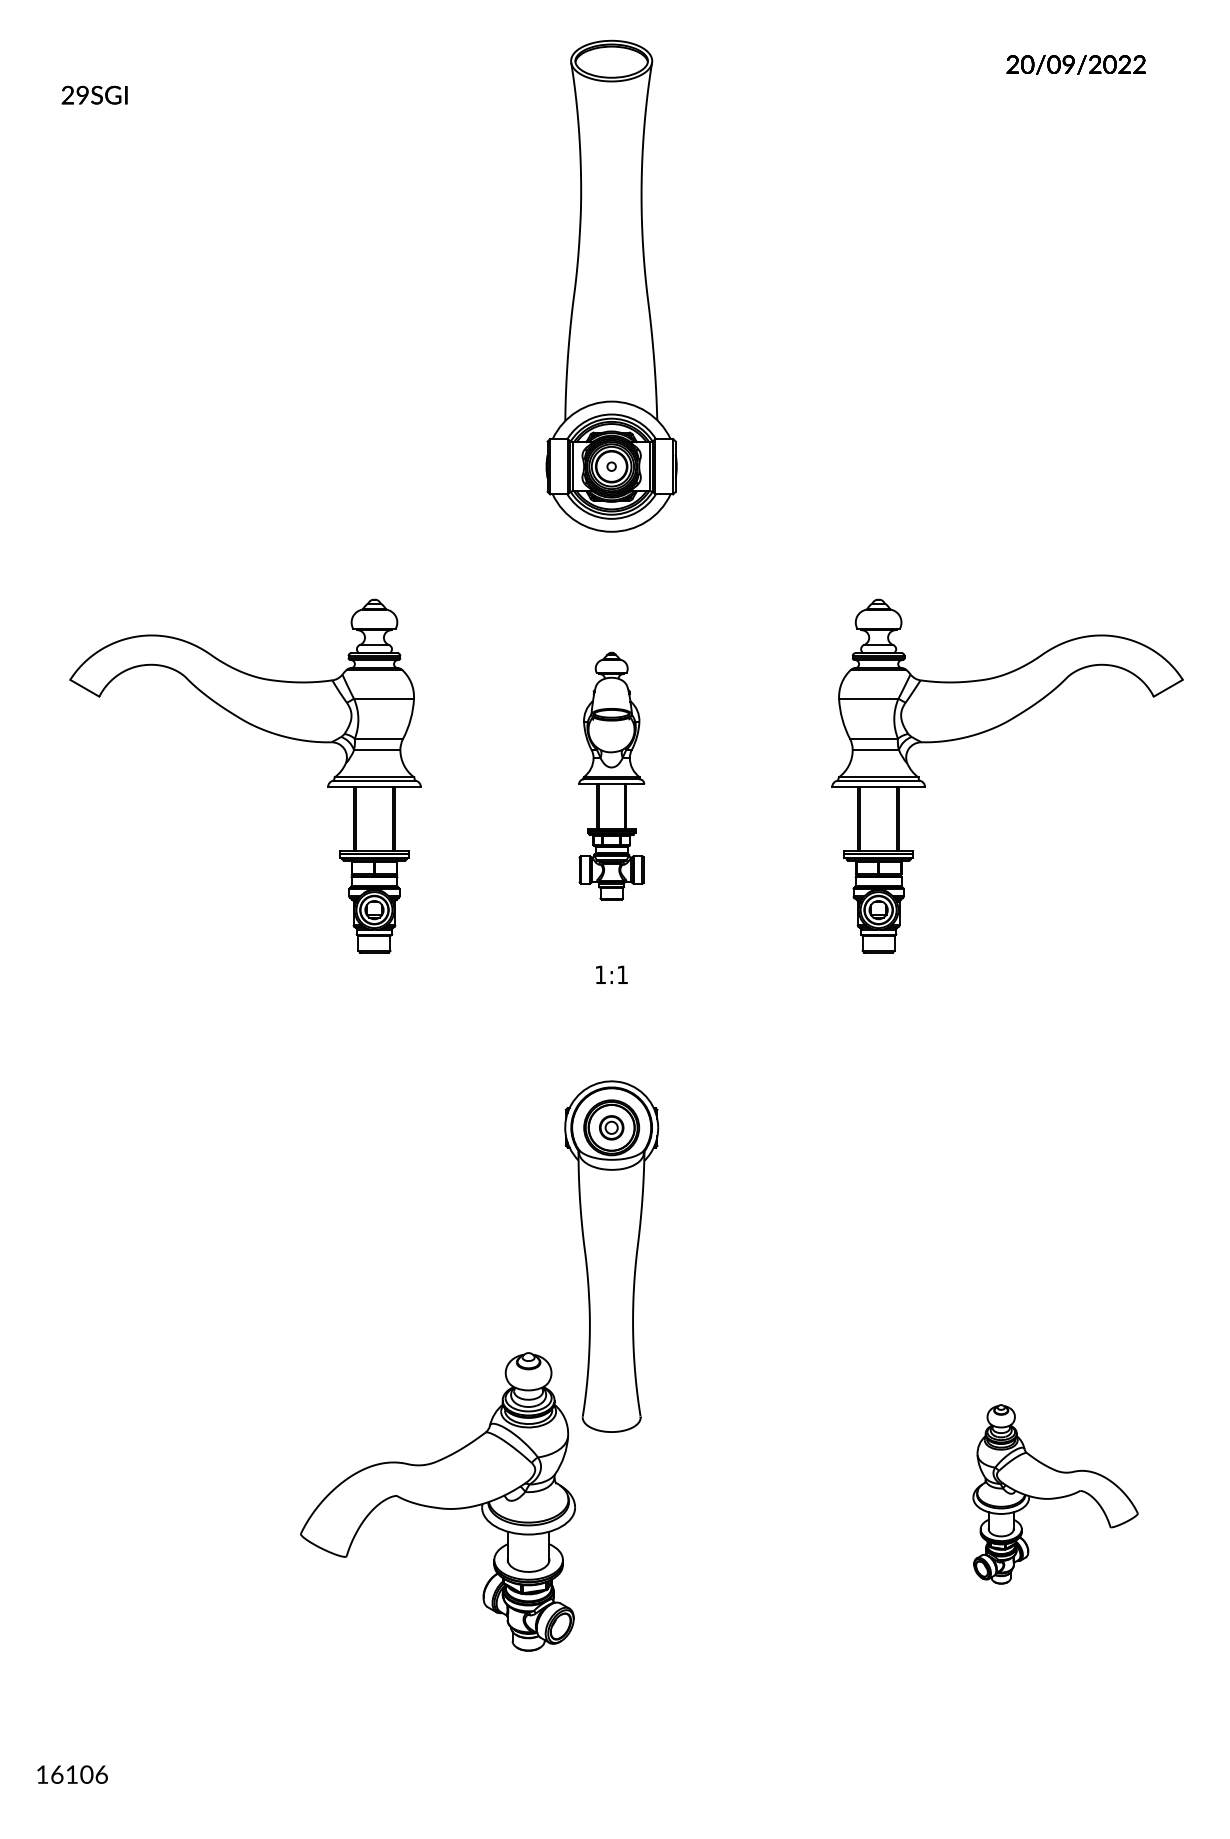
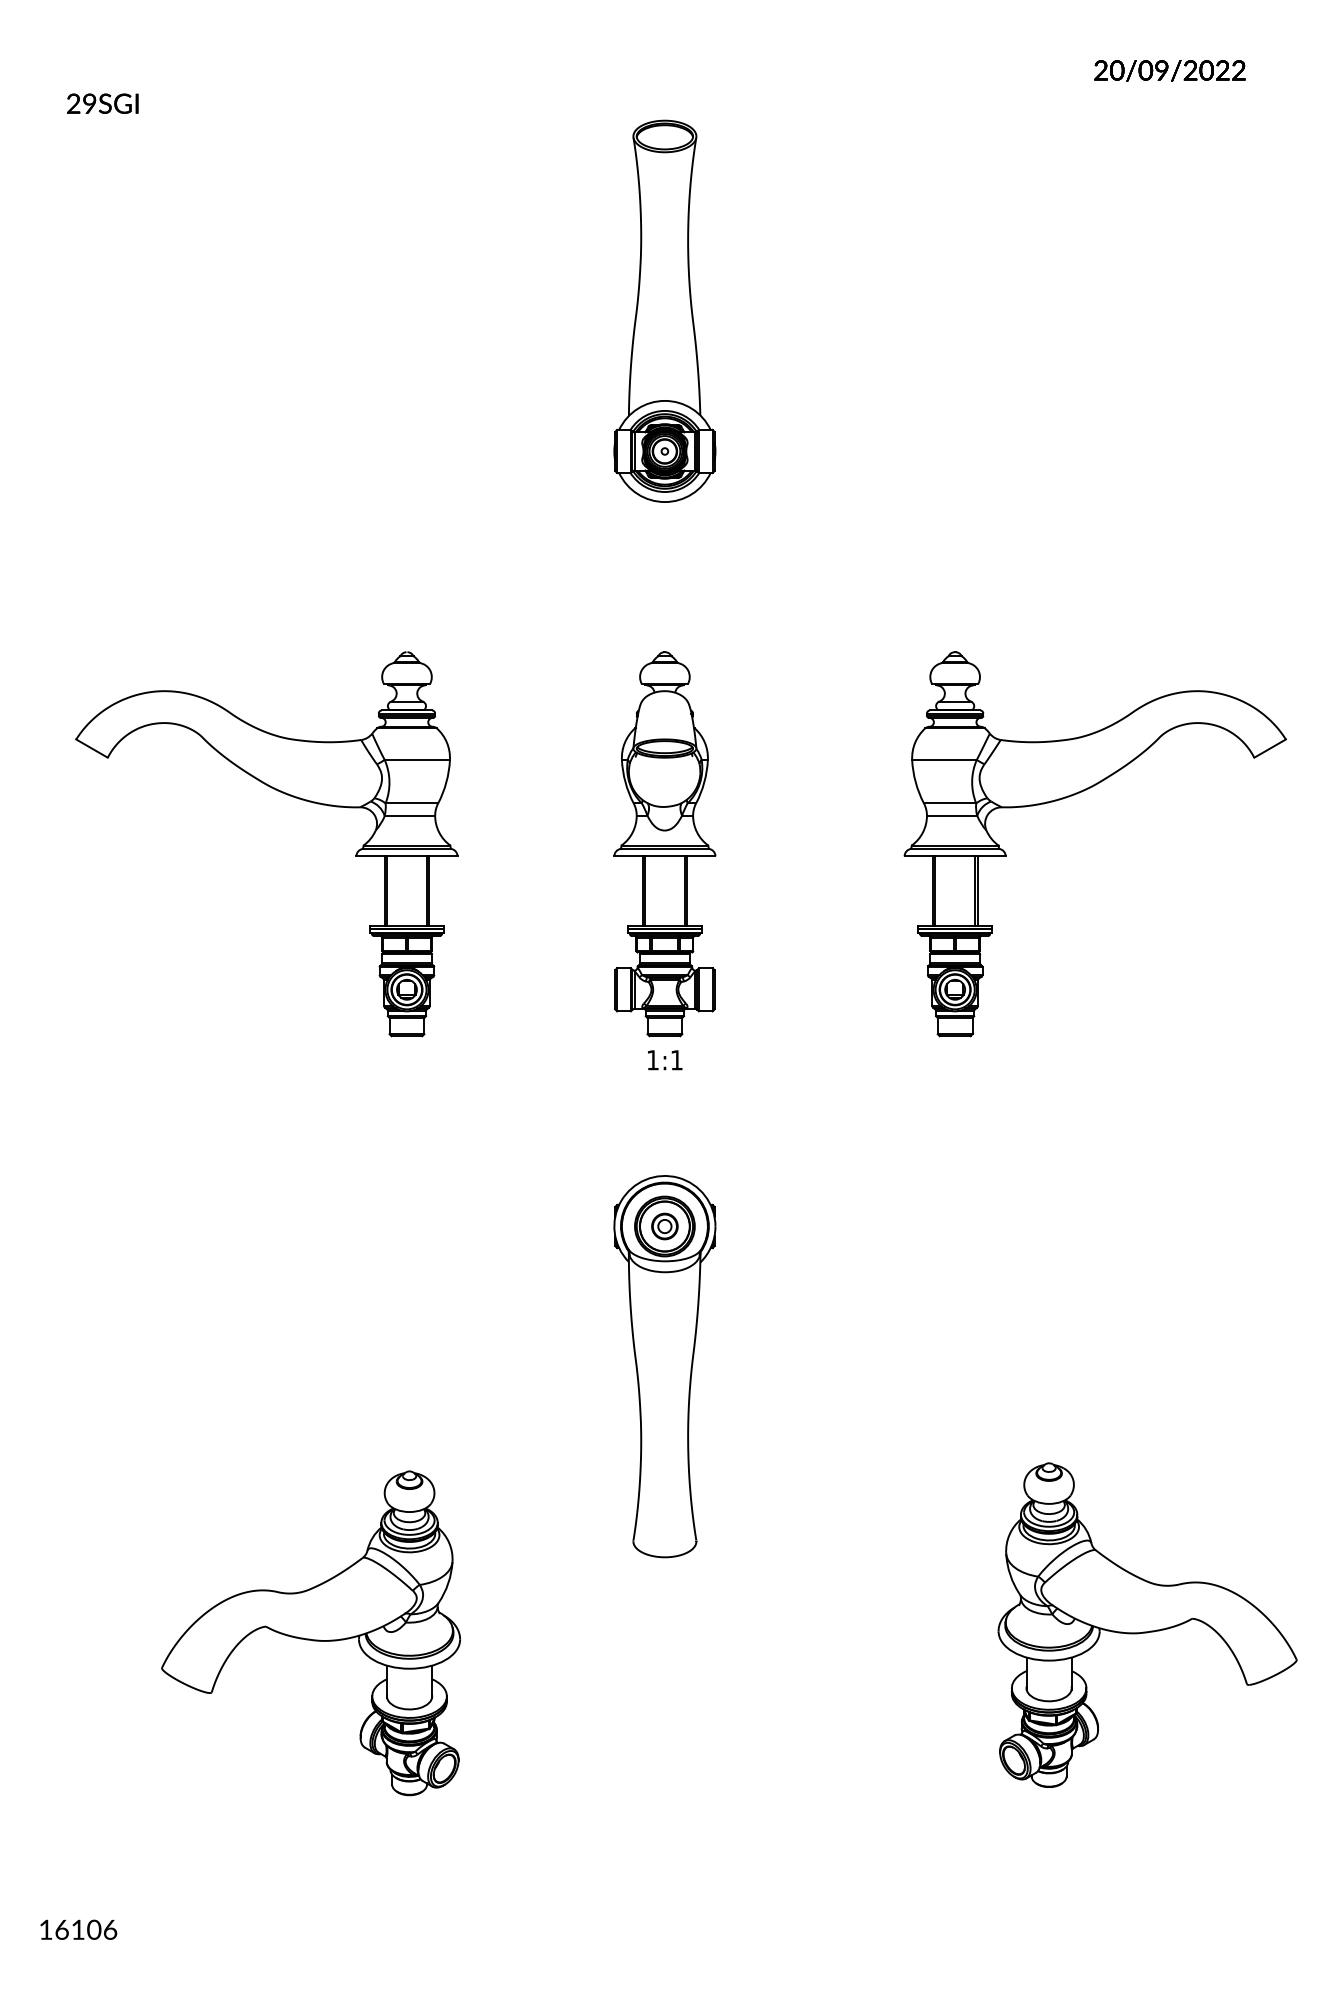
part: (611, 285) -> (664, 310), size x0.71
part: (611, 776) -> (664, 844), size x1.43
part: (1055, 1493) -> (1147, 1624), size x1.67
part: (437, 1502) -> (310, 1633), moved

